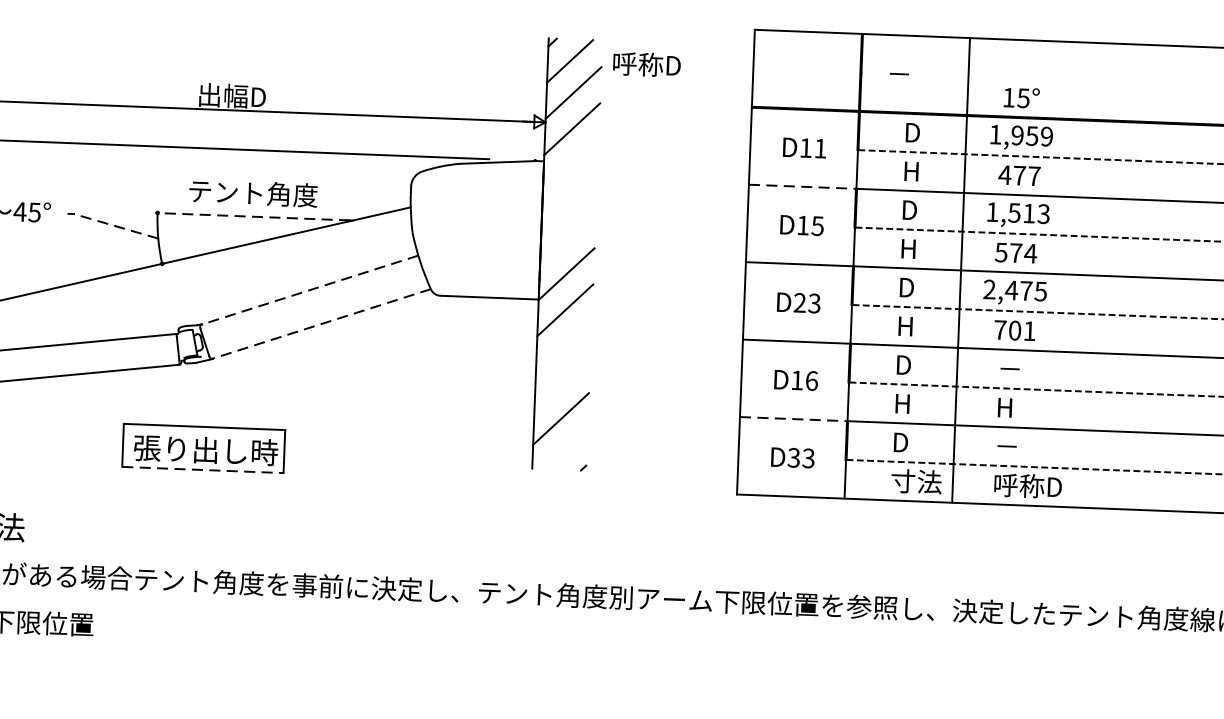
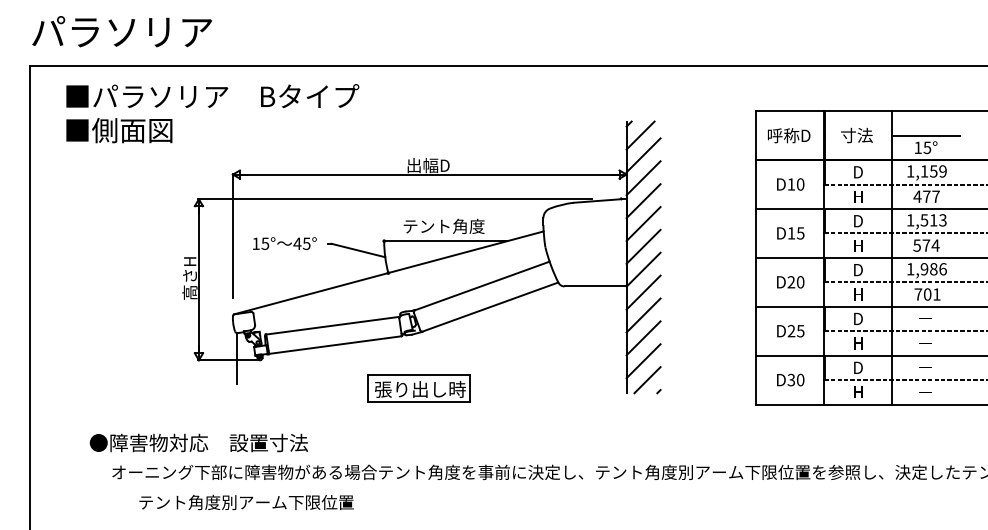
text: (647, 64) -> (789, 135), moved
text: (912, 74) -> (856, 135), － -> 寸法
line: (1022, 78) -> (926, 135), added
text: (1017, 135) -> (924, 171), 1,959 -> 1,159
text: (820, 148) -> (800, 184), D11 -> D10
line: (570, 166) -> (643, 201), added
line: (803, 186) -> (790, 208), dashed -> solid
line: (569, 202) -> (643, 224), added
line: (253, 217) -> (444, 241), dashed -> solid
line: (116, 226) -> (358, 250), dashed -> solid
line: (567, 237) -> (643, 246), added
line: (310, 290) -> (482, 286), dashed -> solid
text: (1014, 290) -> (926, 269), 2,475 -> 1,986
text: (814, 303) -> (800, 282), D23 -> D20
line: (320, 324) -> (489, 307), dashed -> solid
line: (563, 346) -> (643, 315), added
text: (803, 379) -> (795, 330), D16 -> D25
line: (562, 383) -> (643, 338), added
text: (1008, 408) -> (925, 343), H -> －
line: (794, 418) -> (790, 355), dashed -> solid
line: (566, 449) -> (647, 380), added
text: (808, 459) -> (800, 380), D33 -> D30
line: (202, 470) -> (418, 402), dashed -> solid
text: (915, 480) -> (868, 391), 寸法 -> H
text: (1027, 484) -> (939, 391), 呼称D -> －

